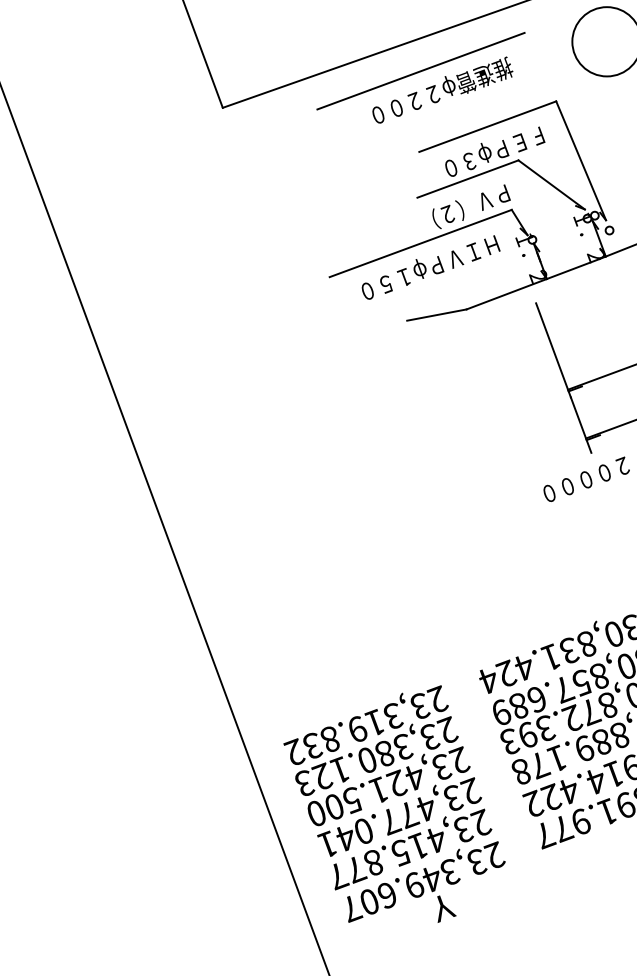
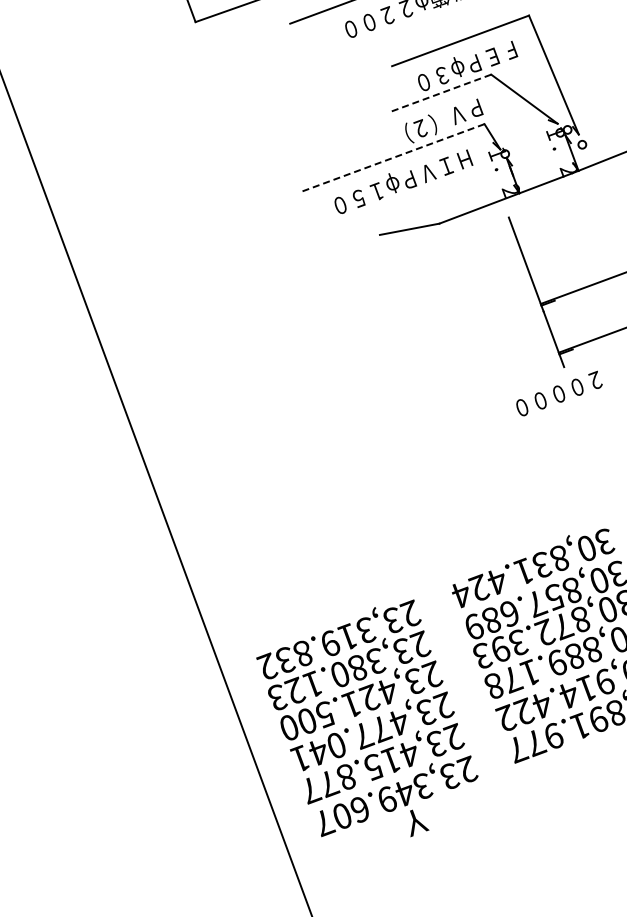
line: (467, 179) -> (440, 93), solid -> dashed
line: (420, 243) -> (393, 157), solid -> dashed

